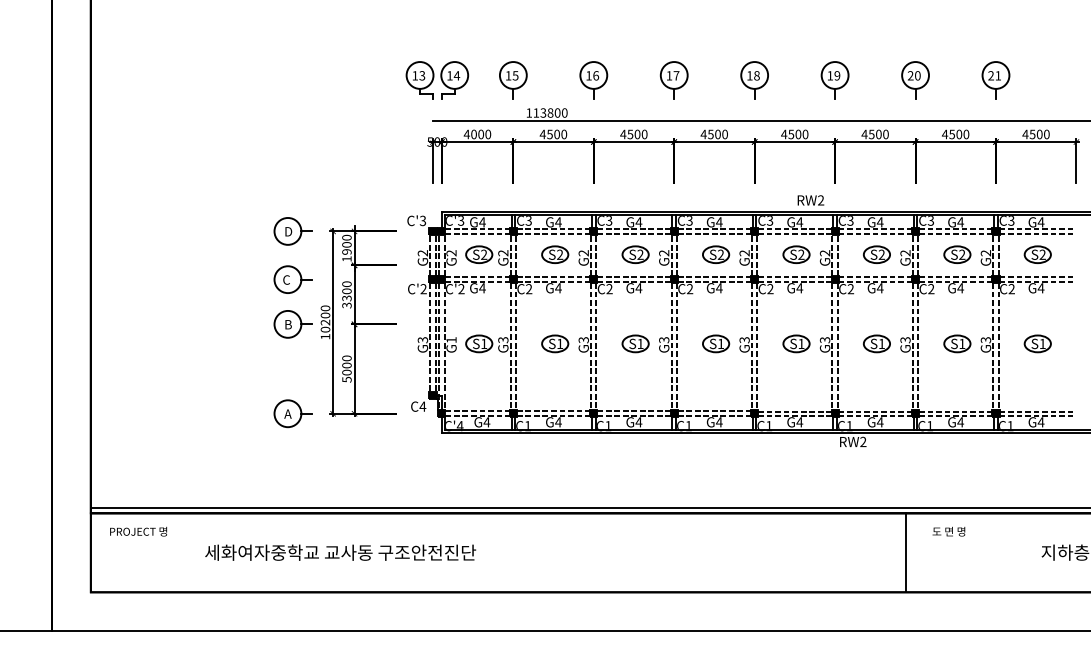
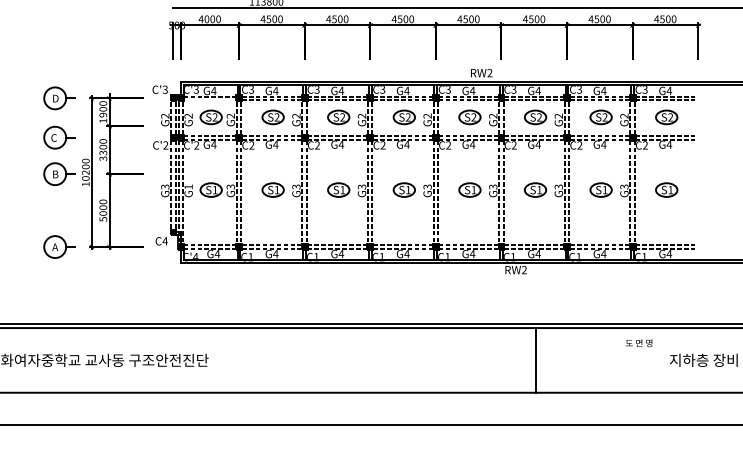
line: (477, 233) -> (209, 100), removed
text: (948, 531) -> (638, 343), moved
line: (906, 552) -> (535, 360), moved

